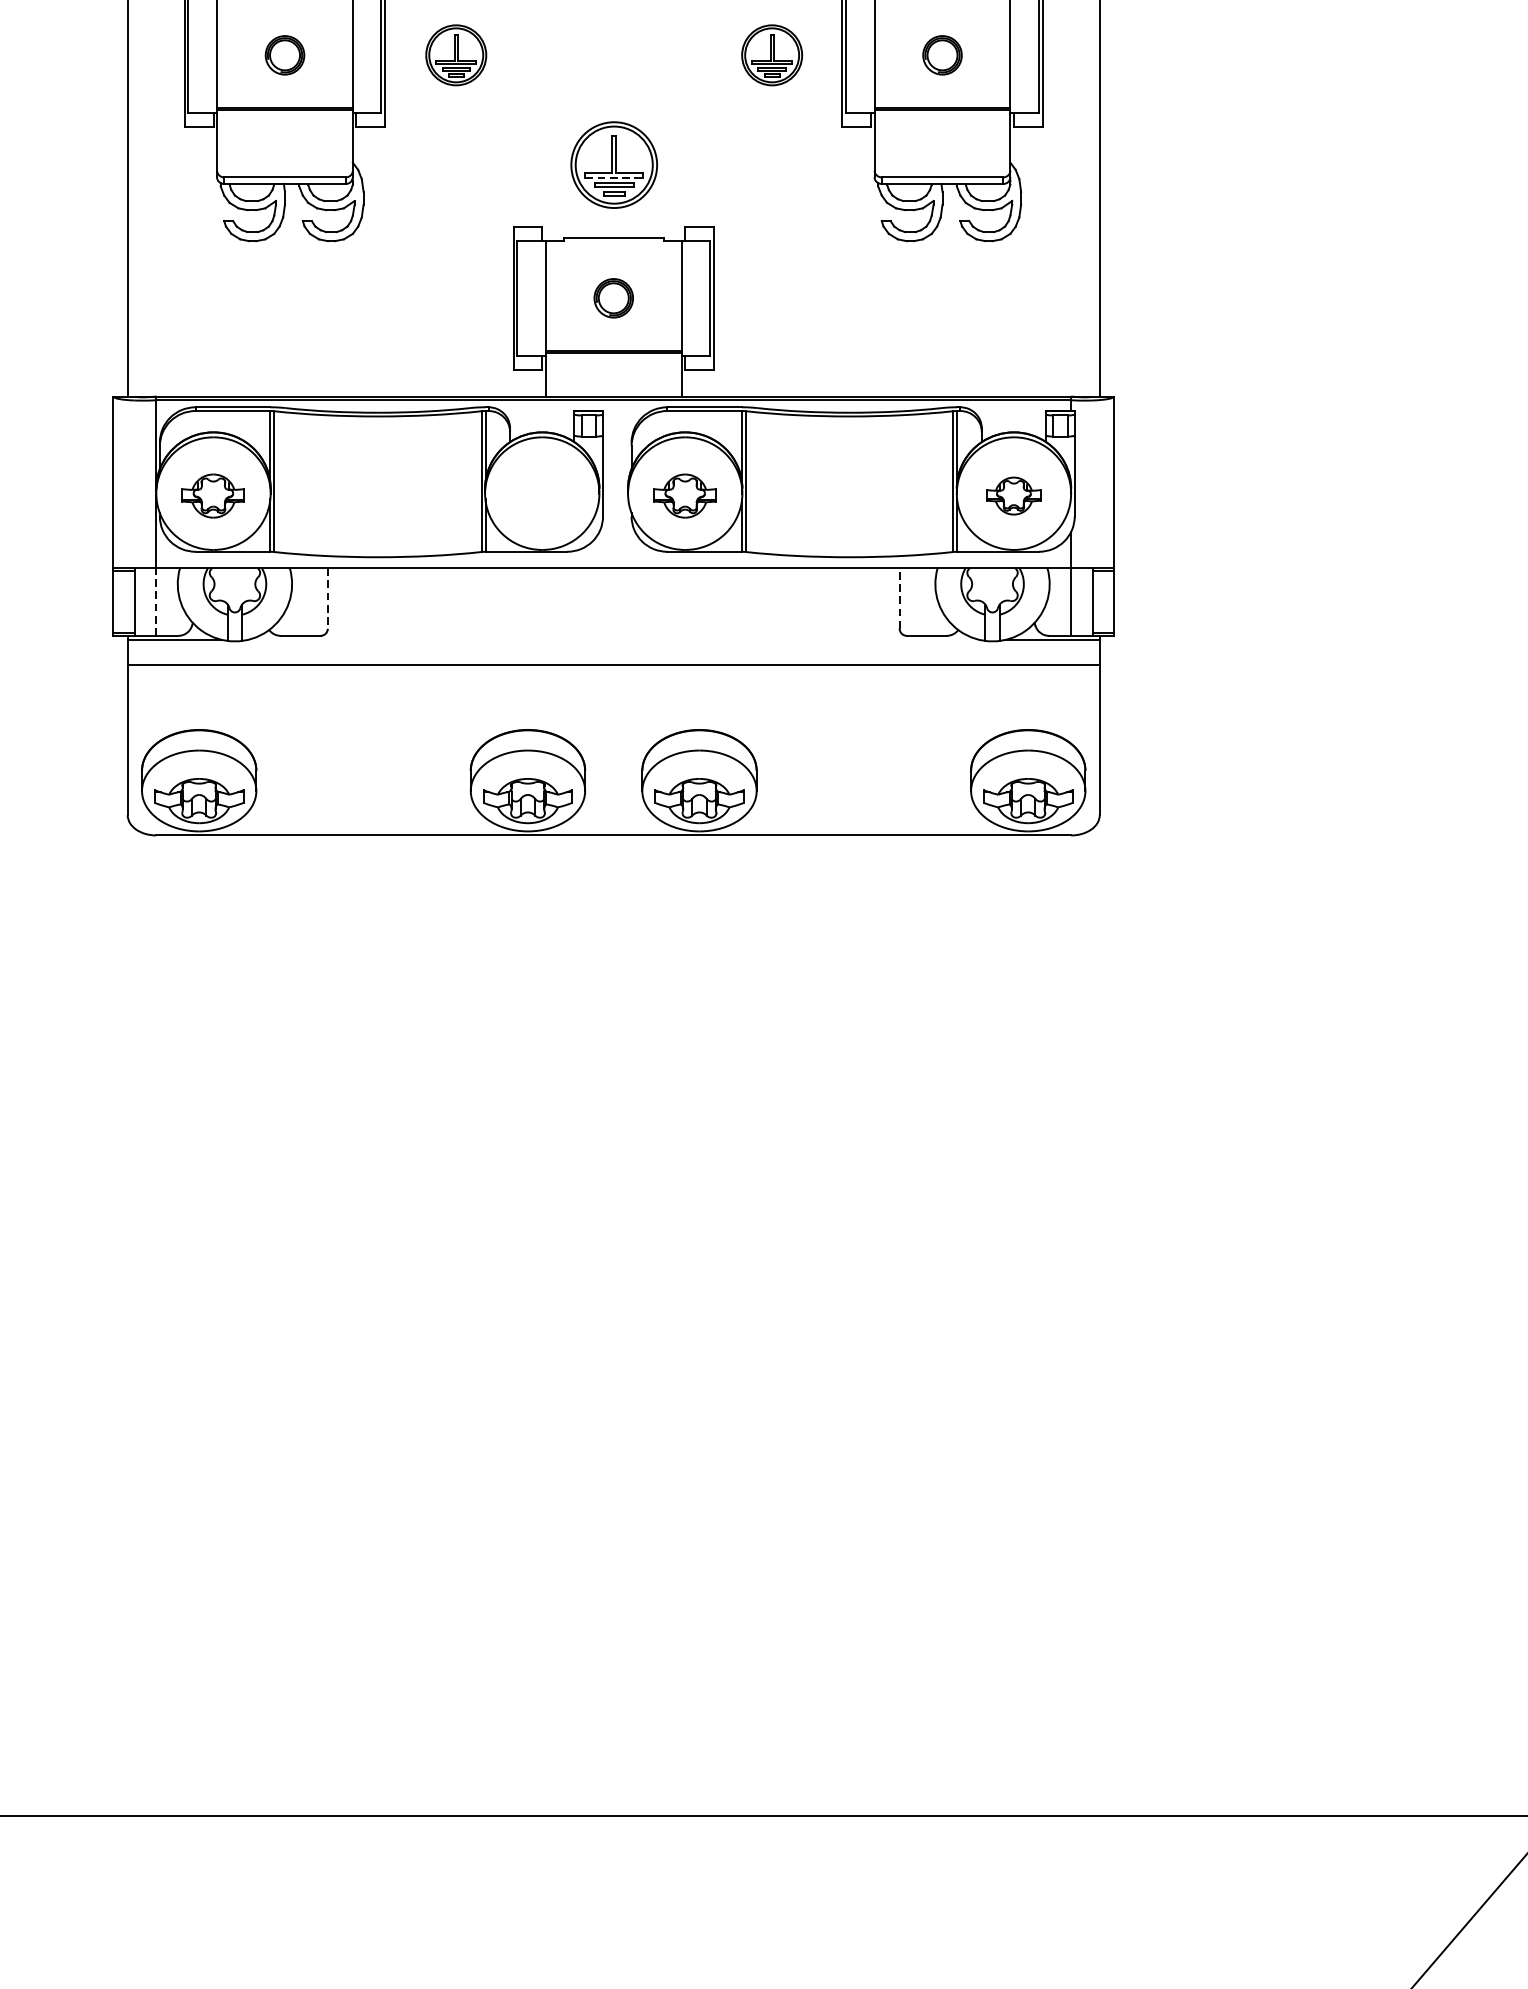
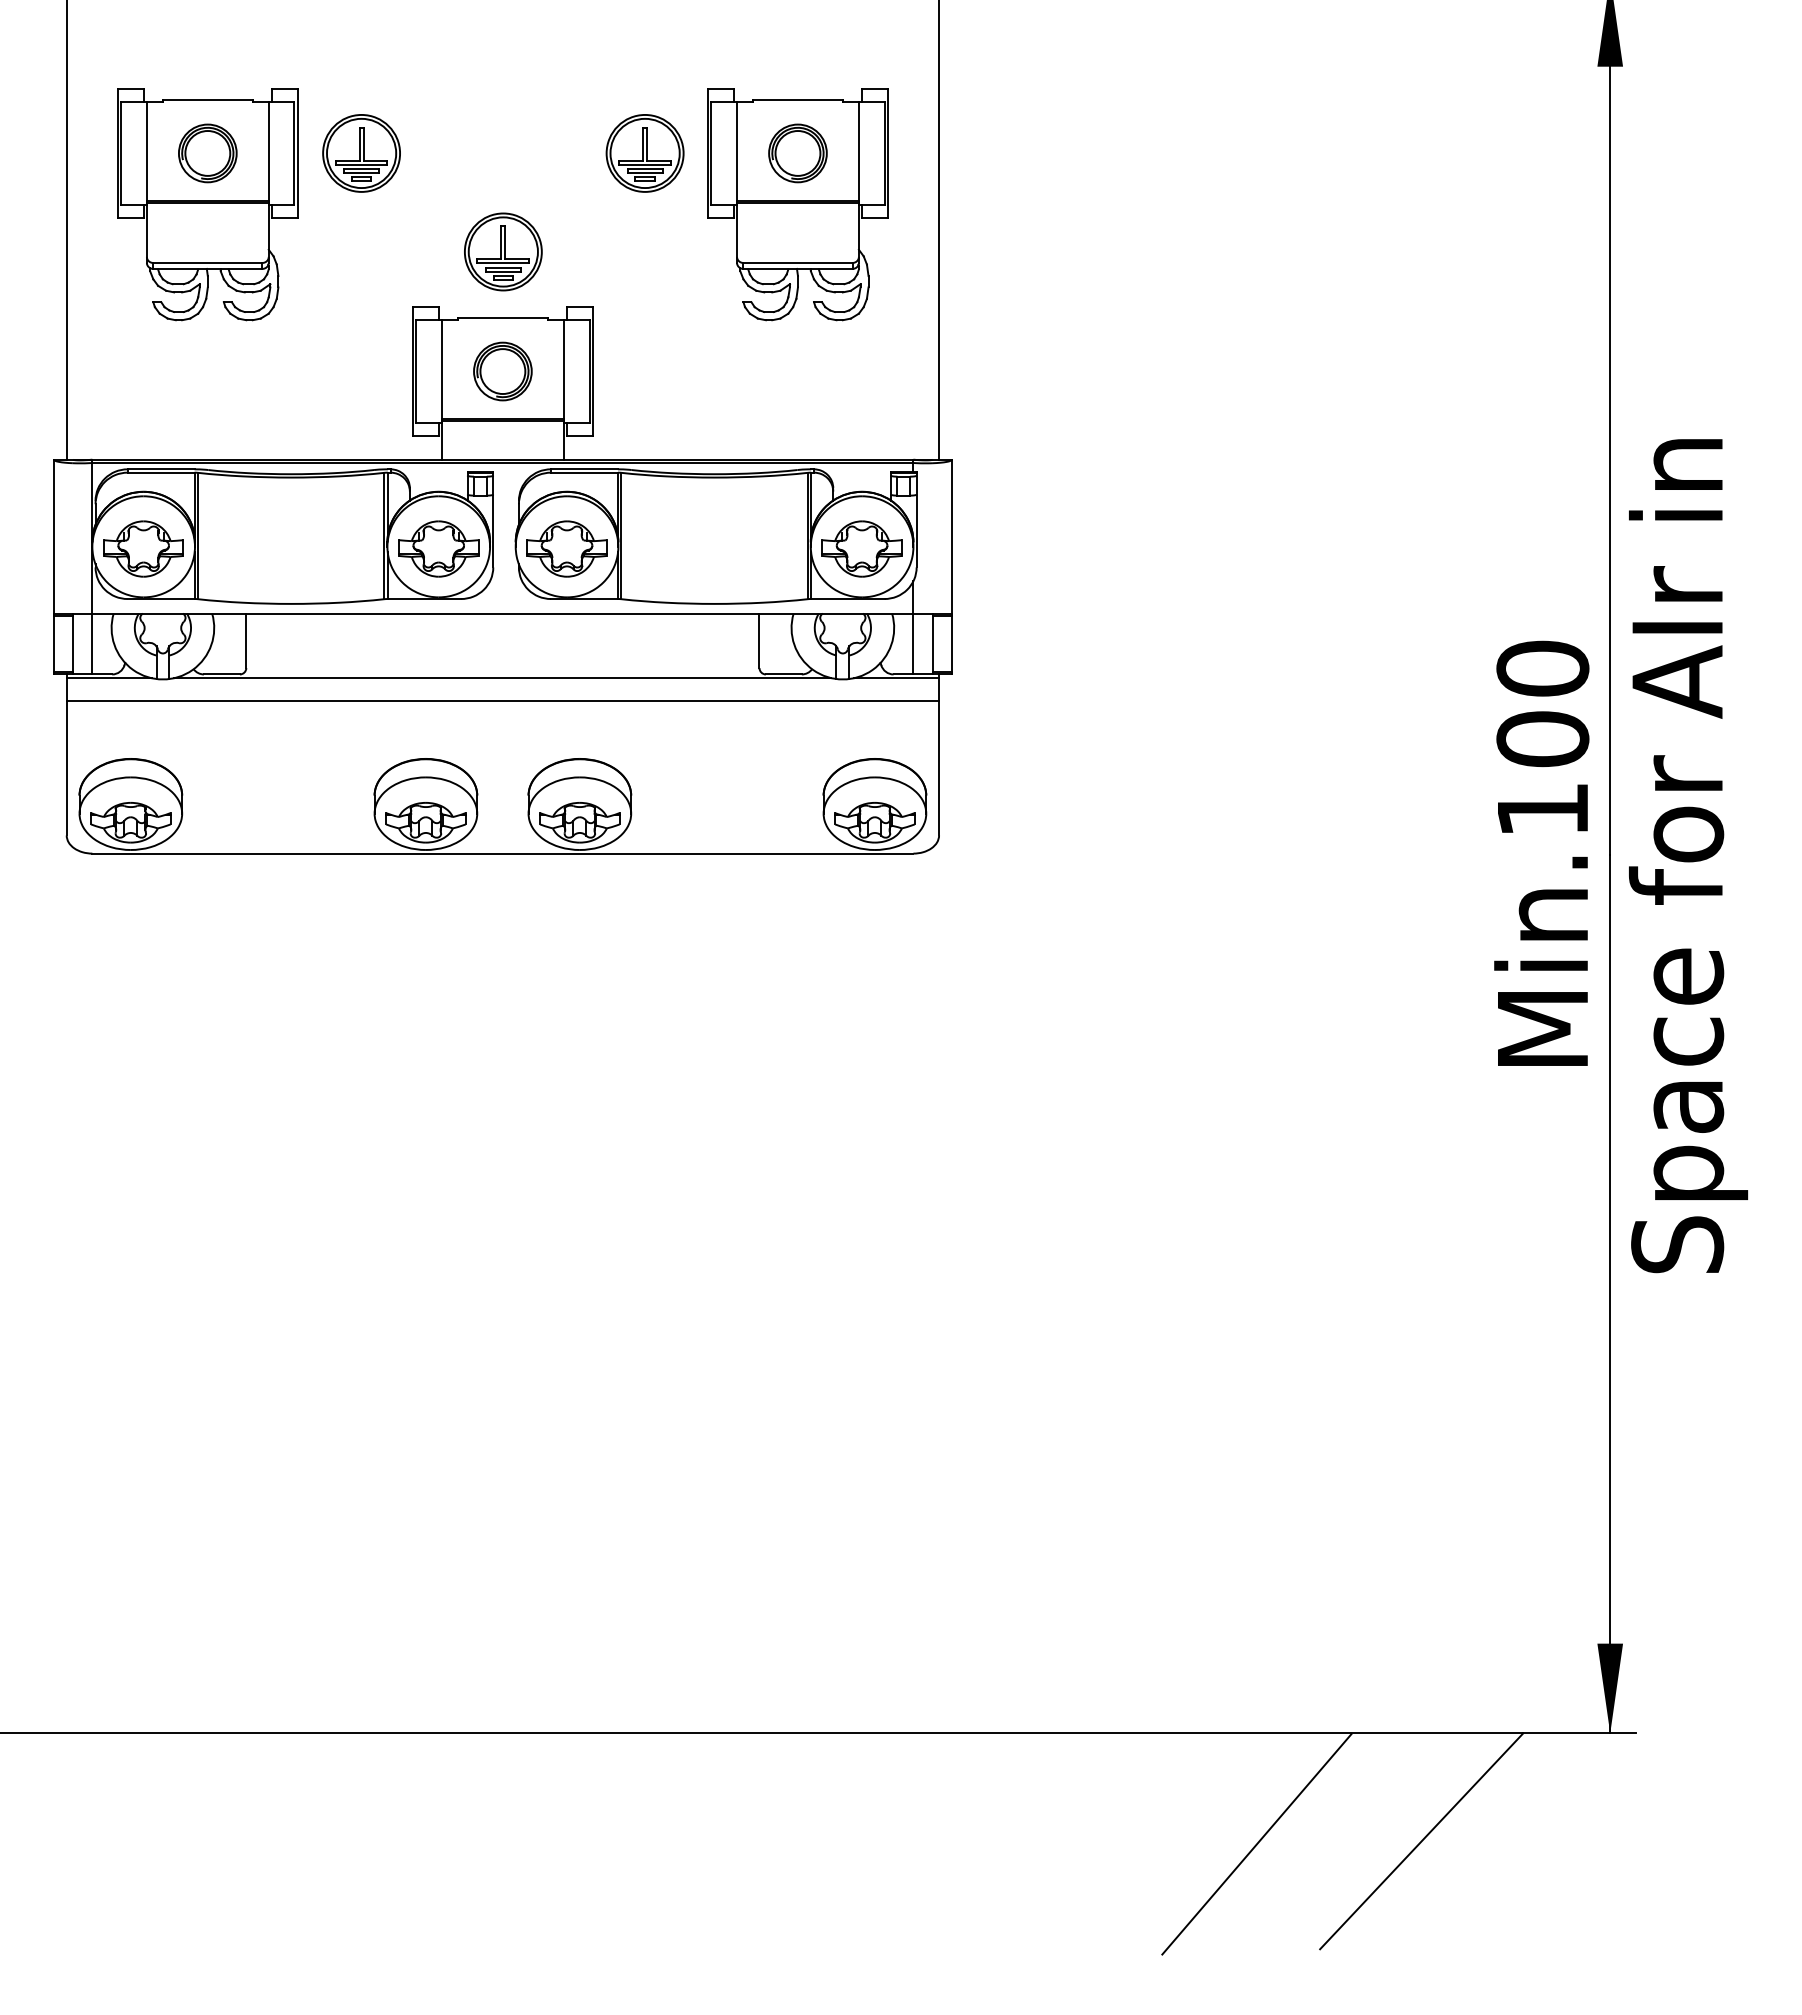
part: (284, 55) -> (207, 153), size x1.67
part: (456, 55) -> (361, 153), size x1.43
part: (771, 55) -> (644, 153), size x1.43
part: (941, 55) -> (797, 153), size x1.67
line: (614, 177) -> (503, 263), dashed -> solid
part: (613, 298) -> (502, 371), size x1.67
part: (213, 495) -> (143, 548), size x1.43
part: (541, 495) -> (438, 548), added
part: (684, 495) -> (566, 548), size x1.43
part: (1013, 495) -> (861, 548), size x1.67
line: (899, 598) -> (759, 640), dashed -> solid
line: (328, 599) -> (246, 641), dashed -> solid
line: (156, 601) -> (92, 643), dashed -> solid
line: (613, 640) -> (502, 678), added

